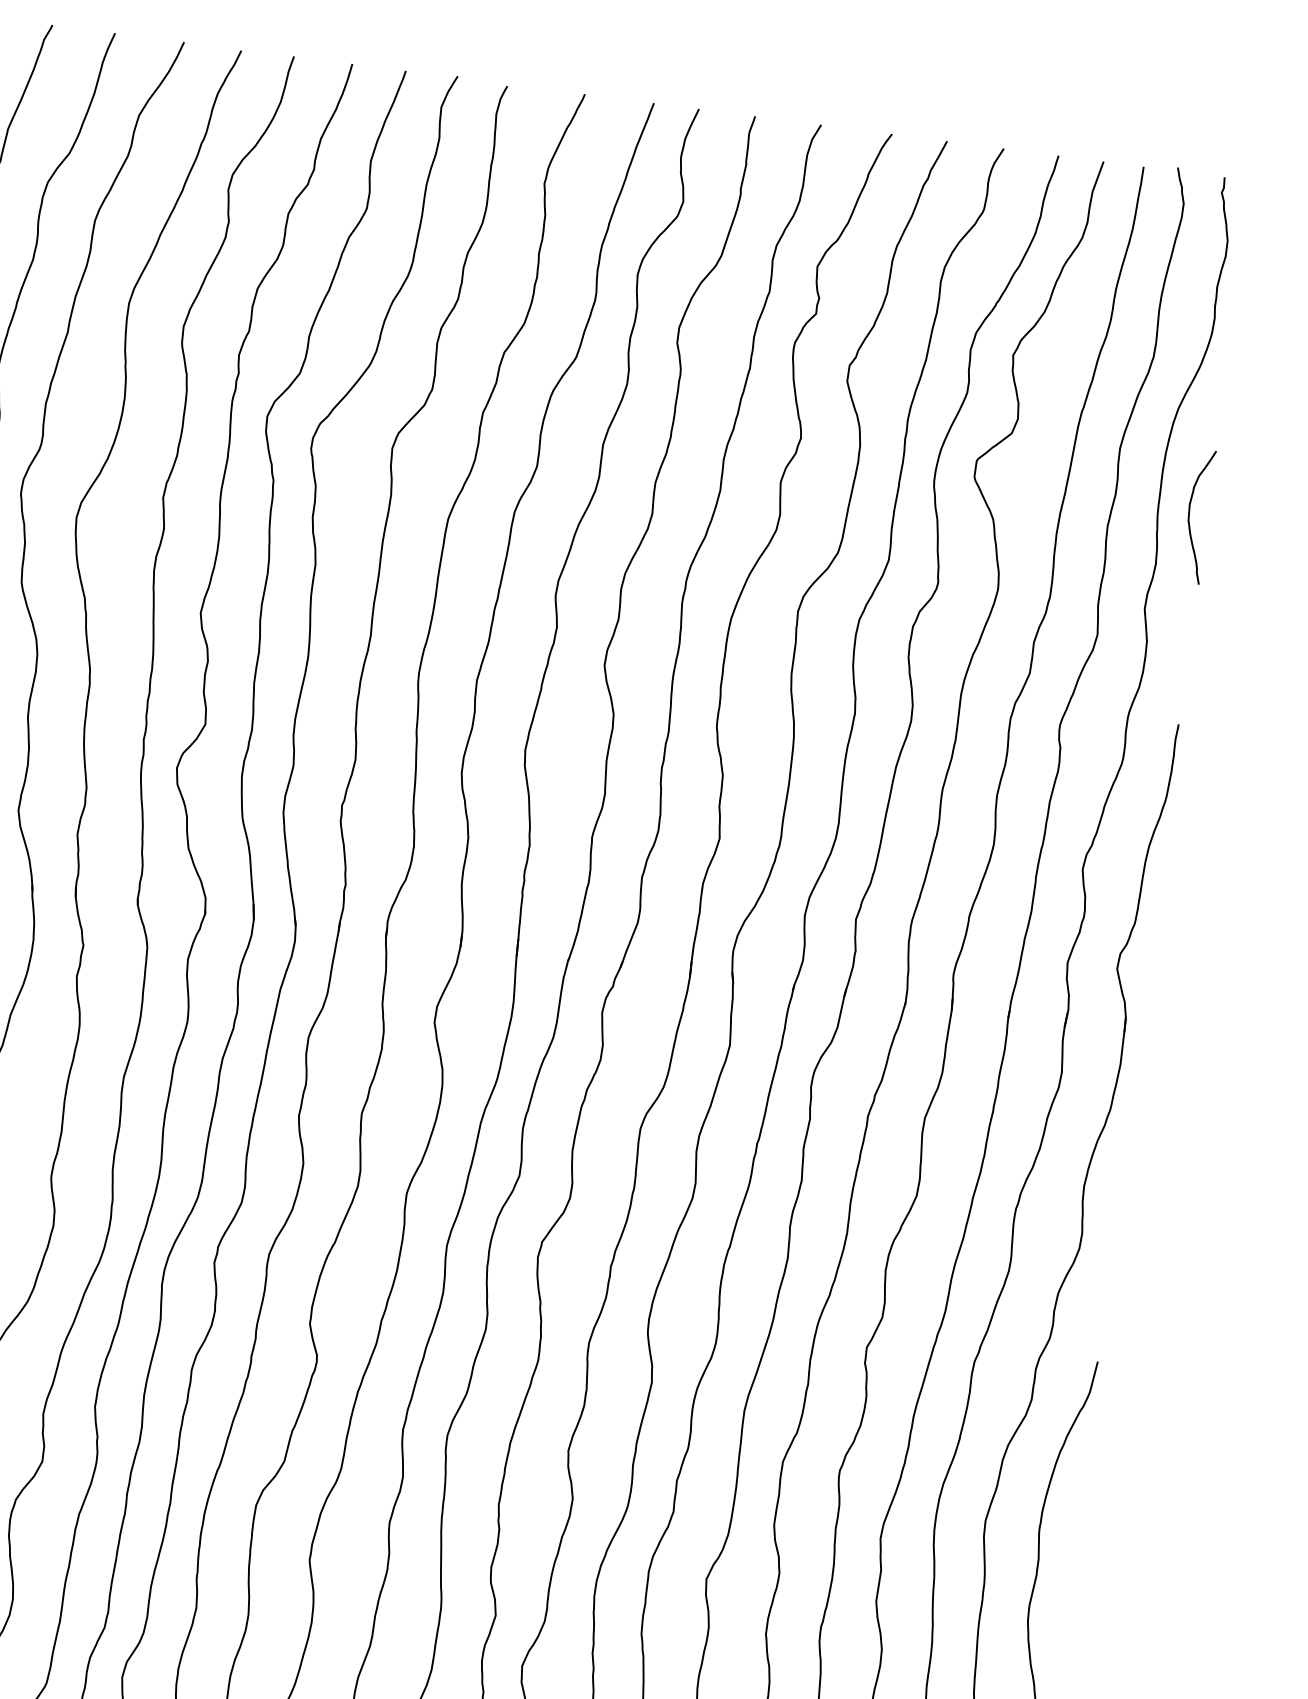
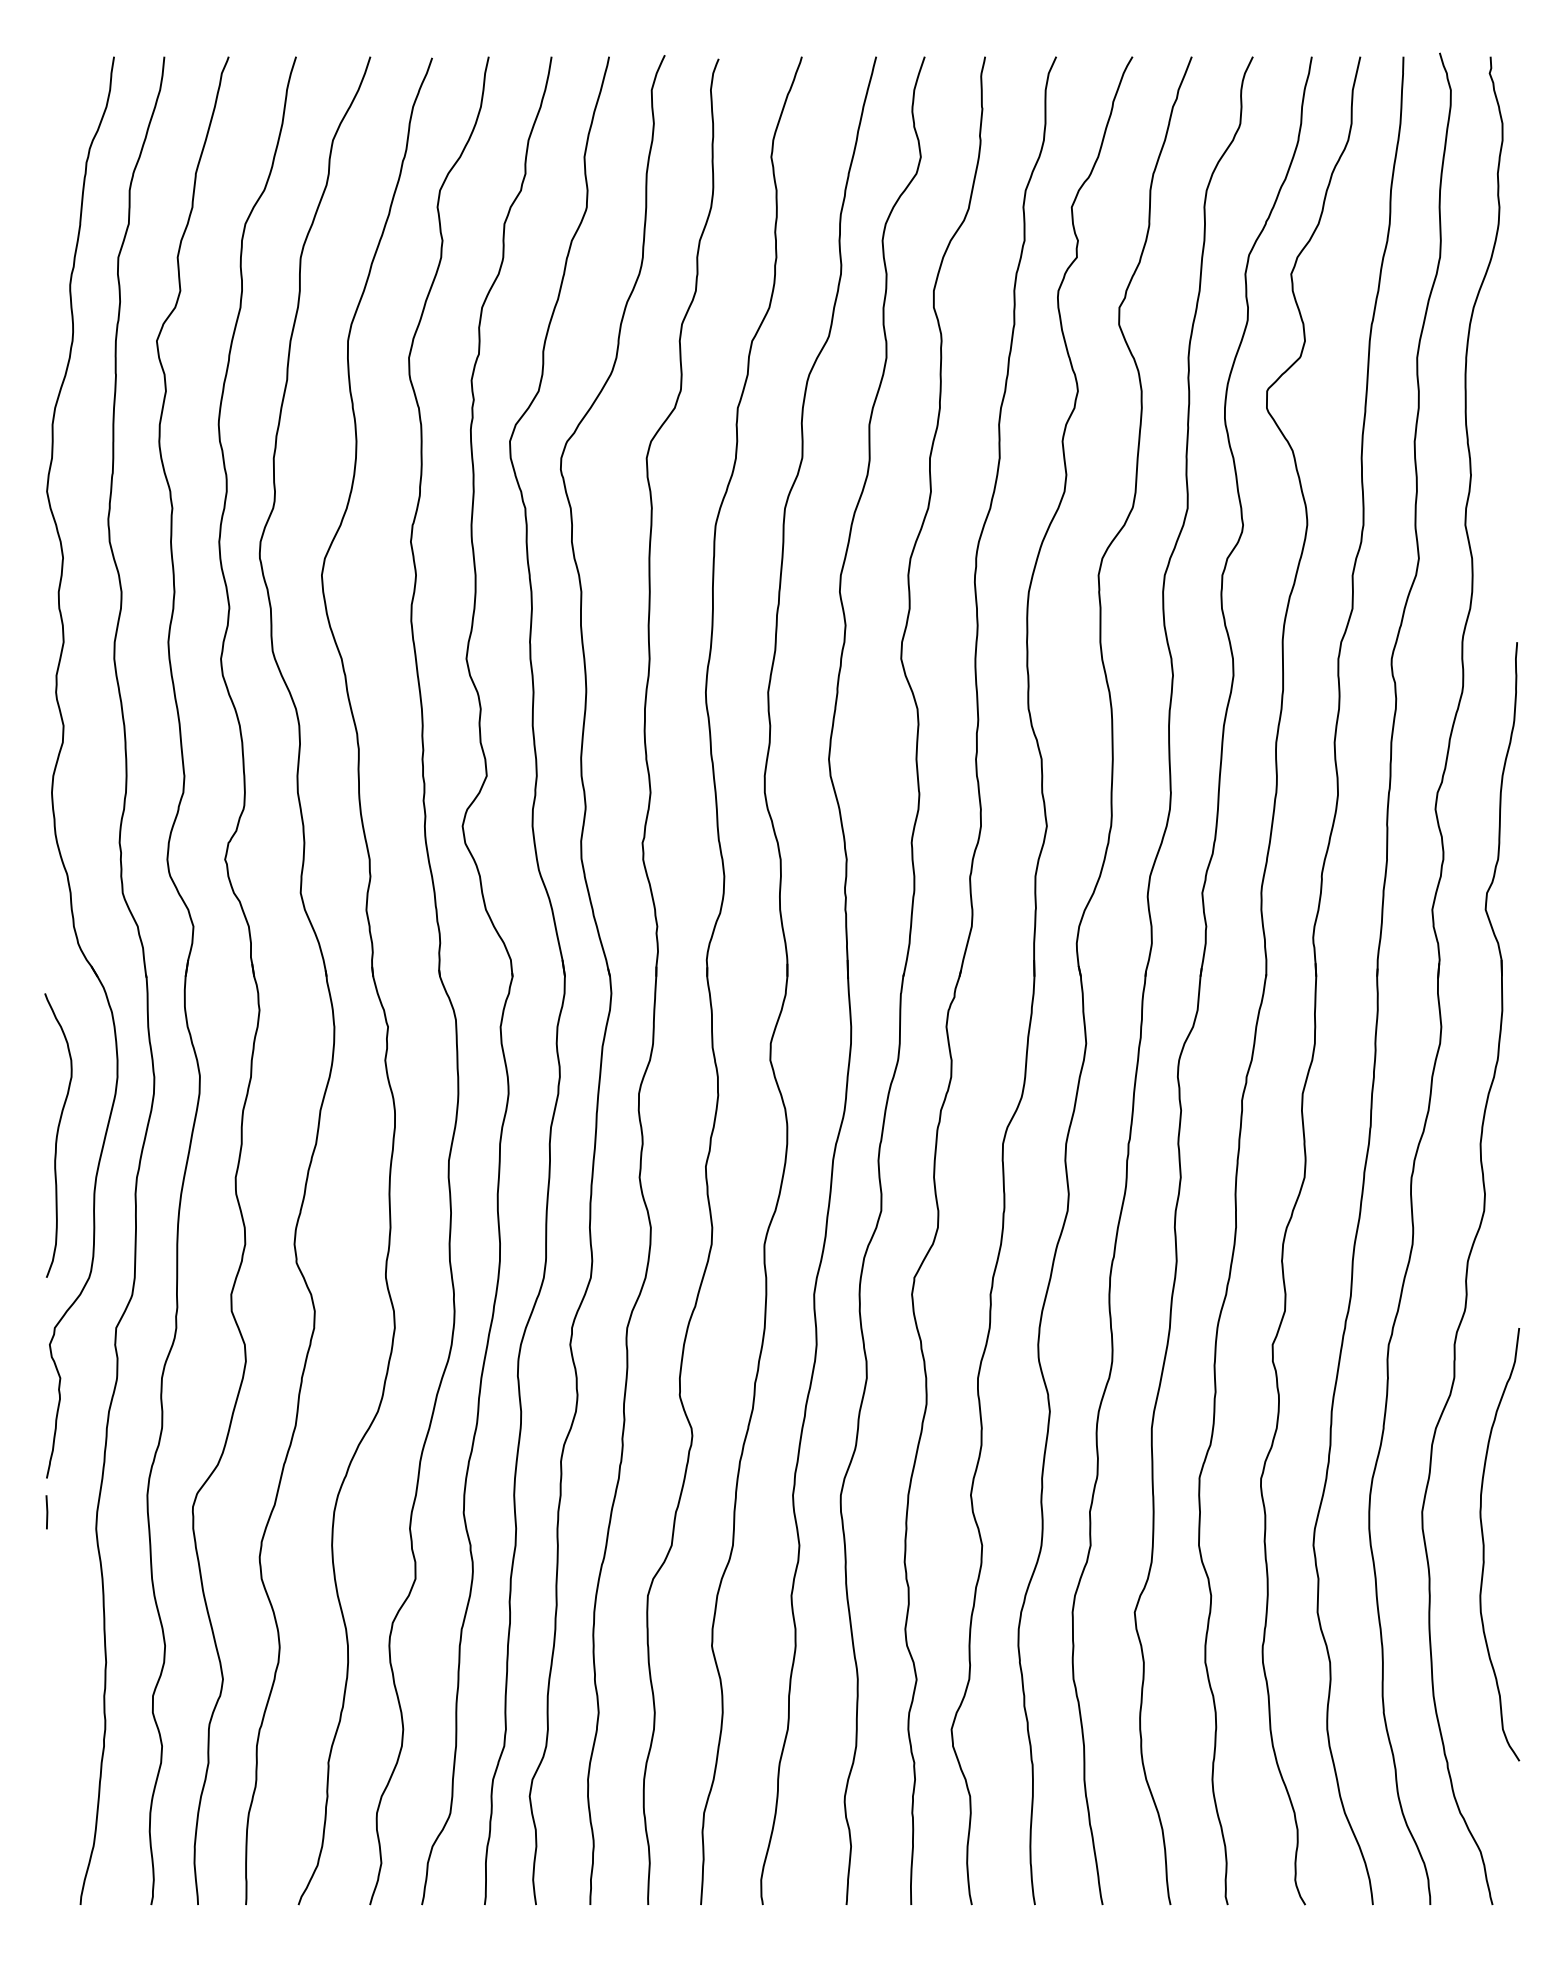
curve: (1190, 515) -> (1500, 419), removed

